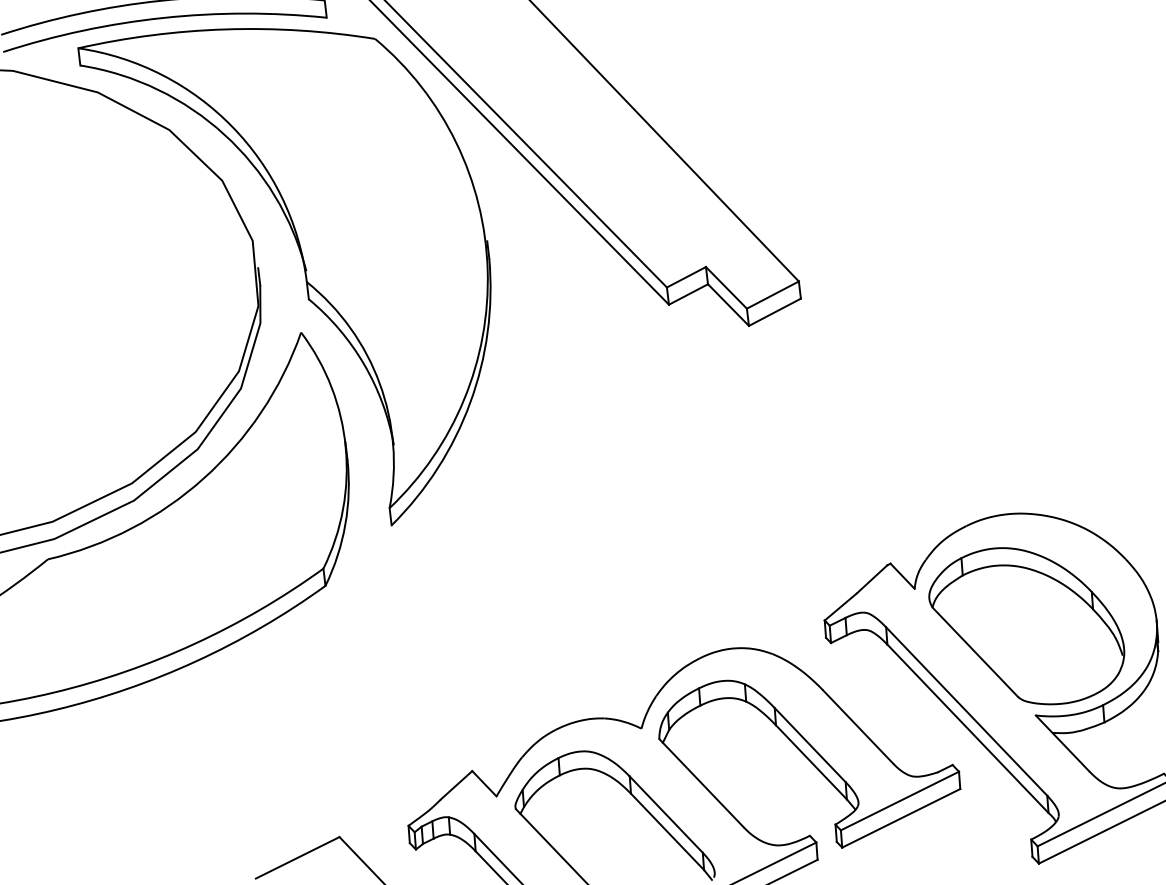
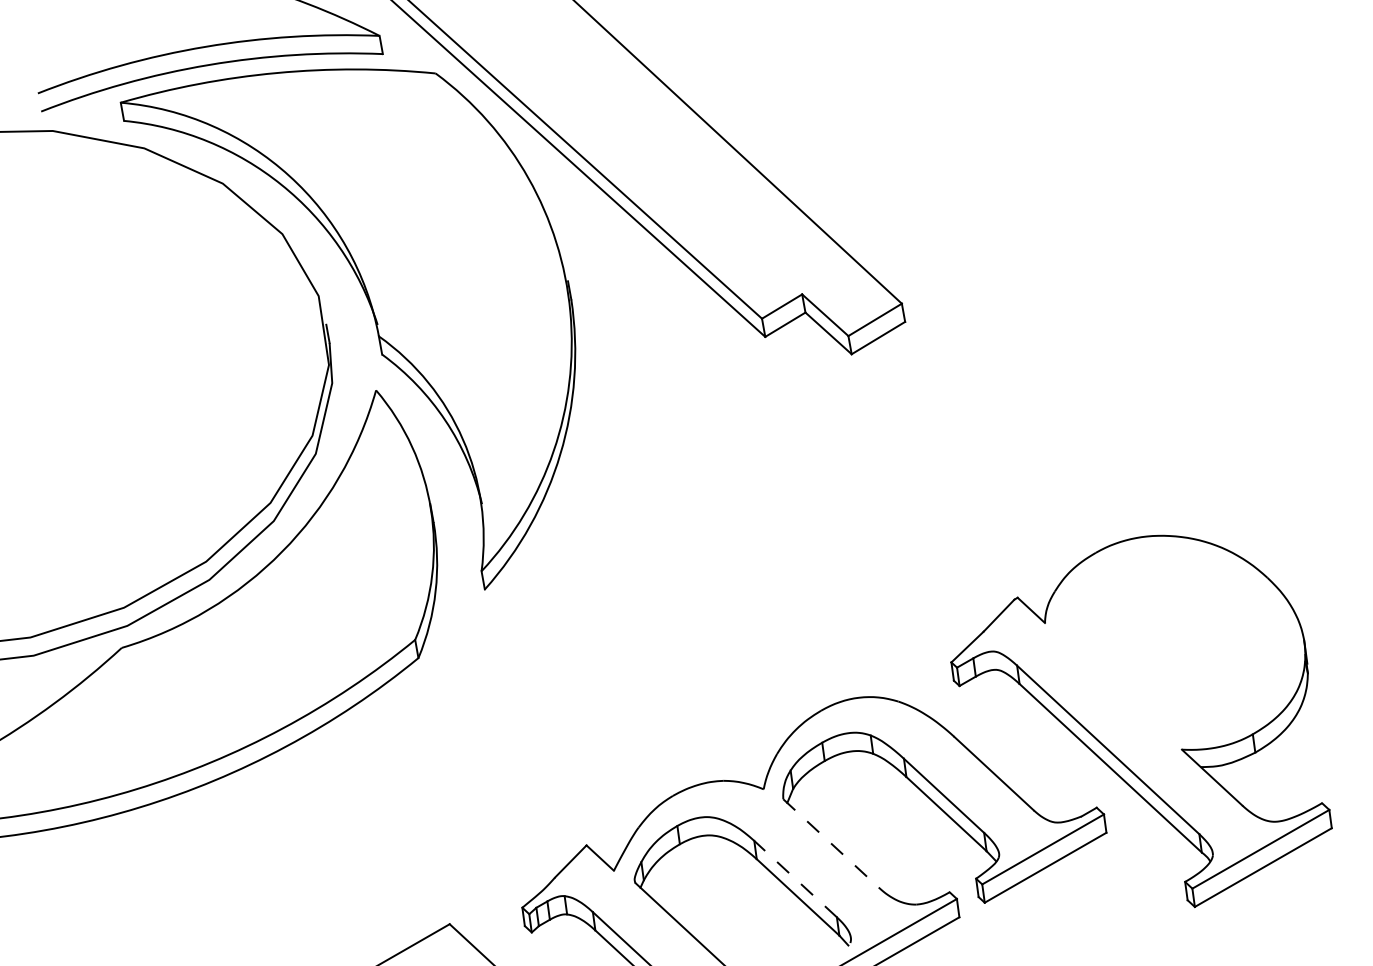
part: (1026, 625) -> (1166, 654), removed
line: (701, 783) -> (831, 843), solid -> dashed
line: (666, 814) -> (795, 878), solid -> dashed

